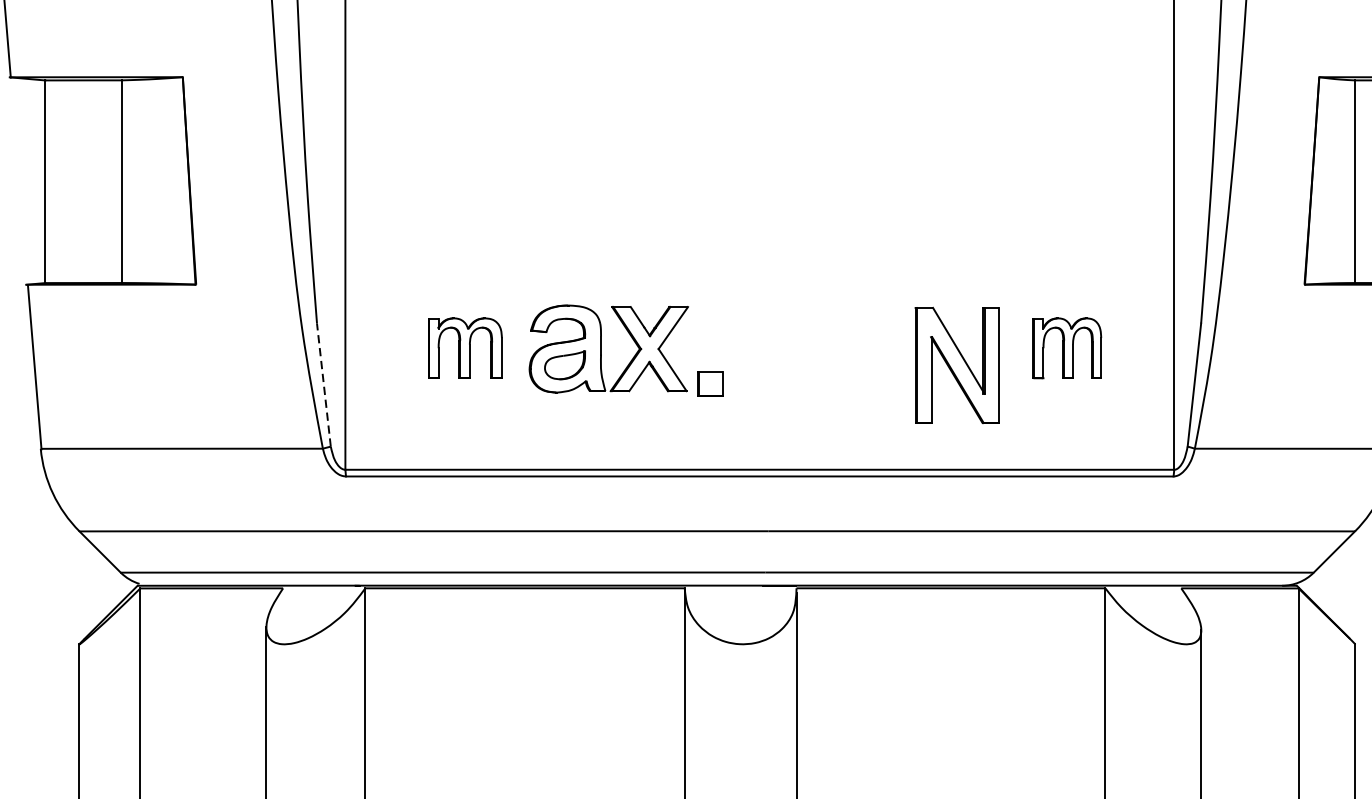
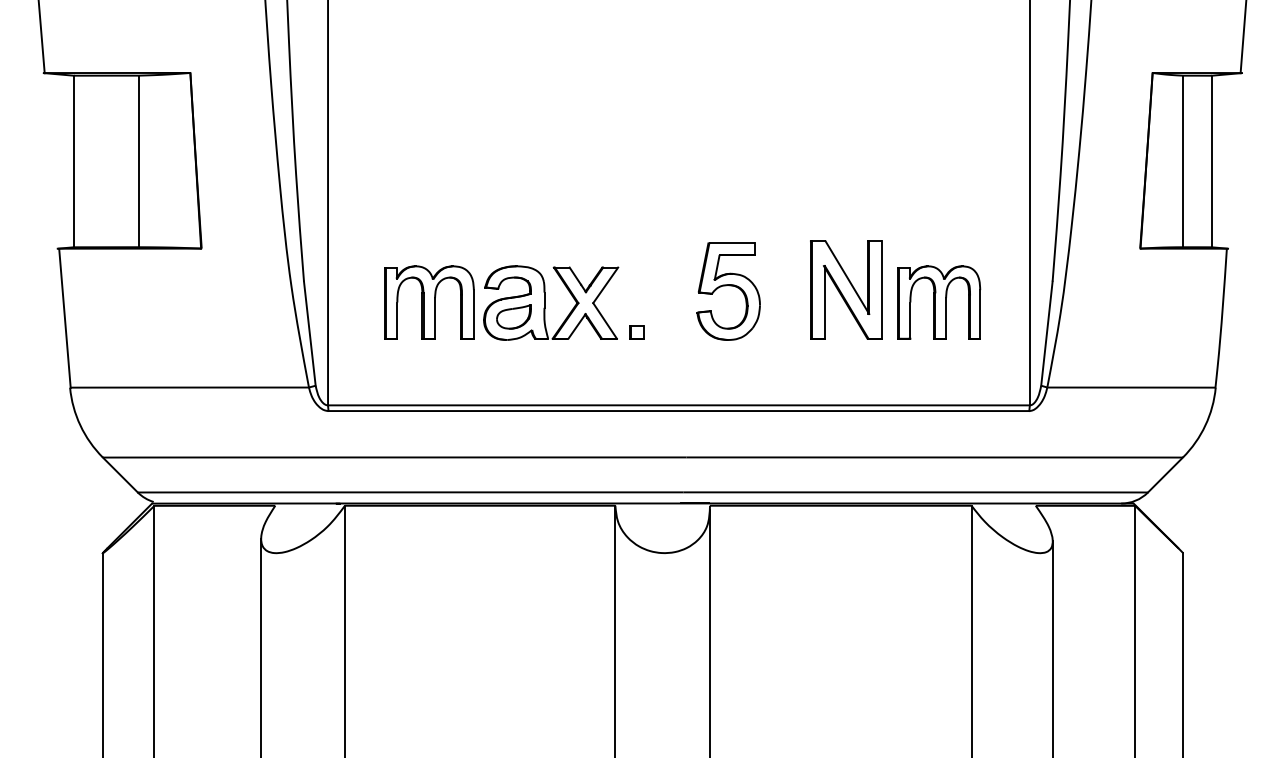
part: (818, 335) -> (728, 291), added
part: (465, 348) -> (429, 302), size x1.43
part: (1067, 348) -> (939, 302), size x1.43
part: (957, 364) -> (846, 289), moved
part: (709, 383) -> (636, 332), size x0.62
line: (323, 384) -> (309, 333), dashed -> solid

